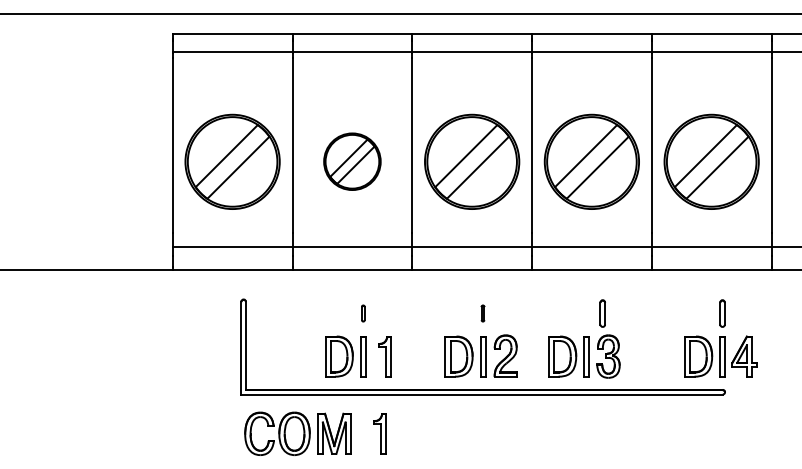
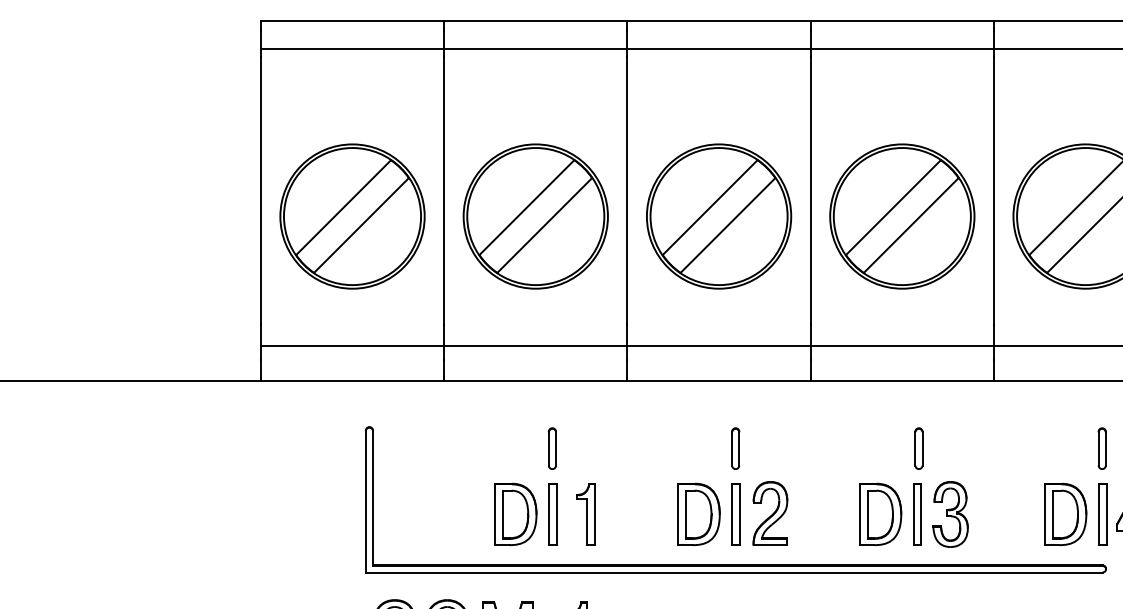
part: (352, 161) -> (535, 215), size x1.67
part: (363, 313) -> (552, 448), size x1.67
part: (482, 313) -> (734, 448), size x1.67
part: (584, 356) -> (913, 514), moved

